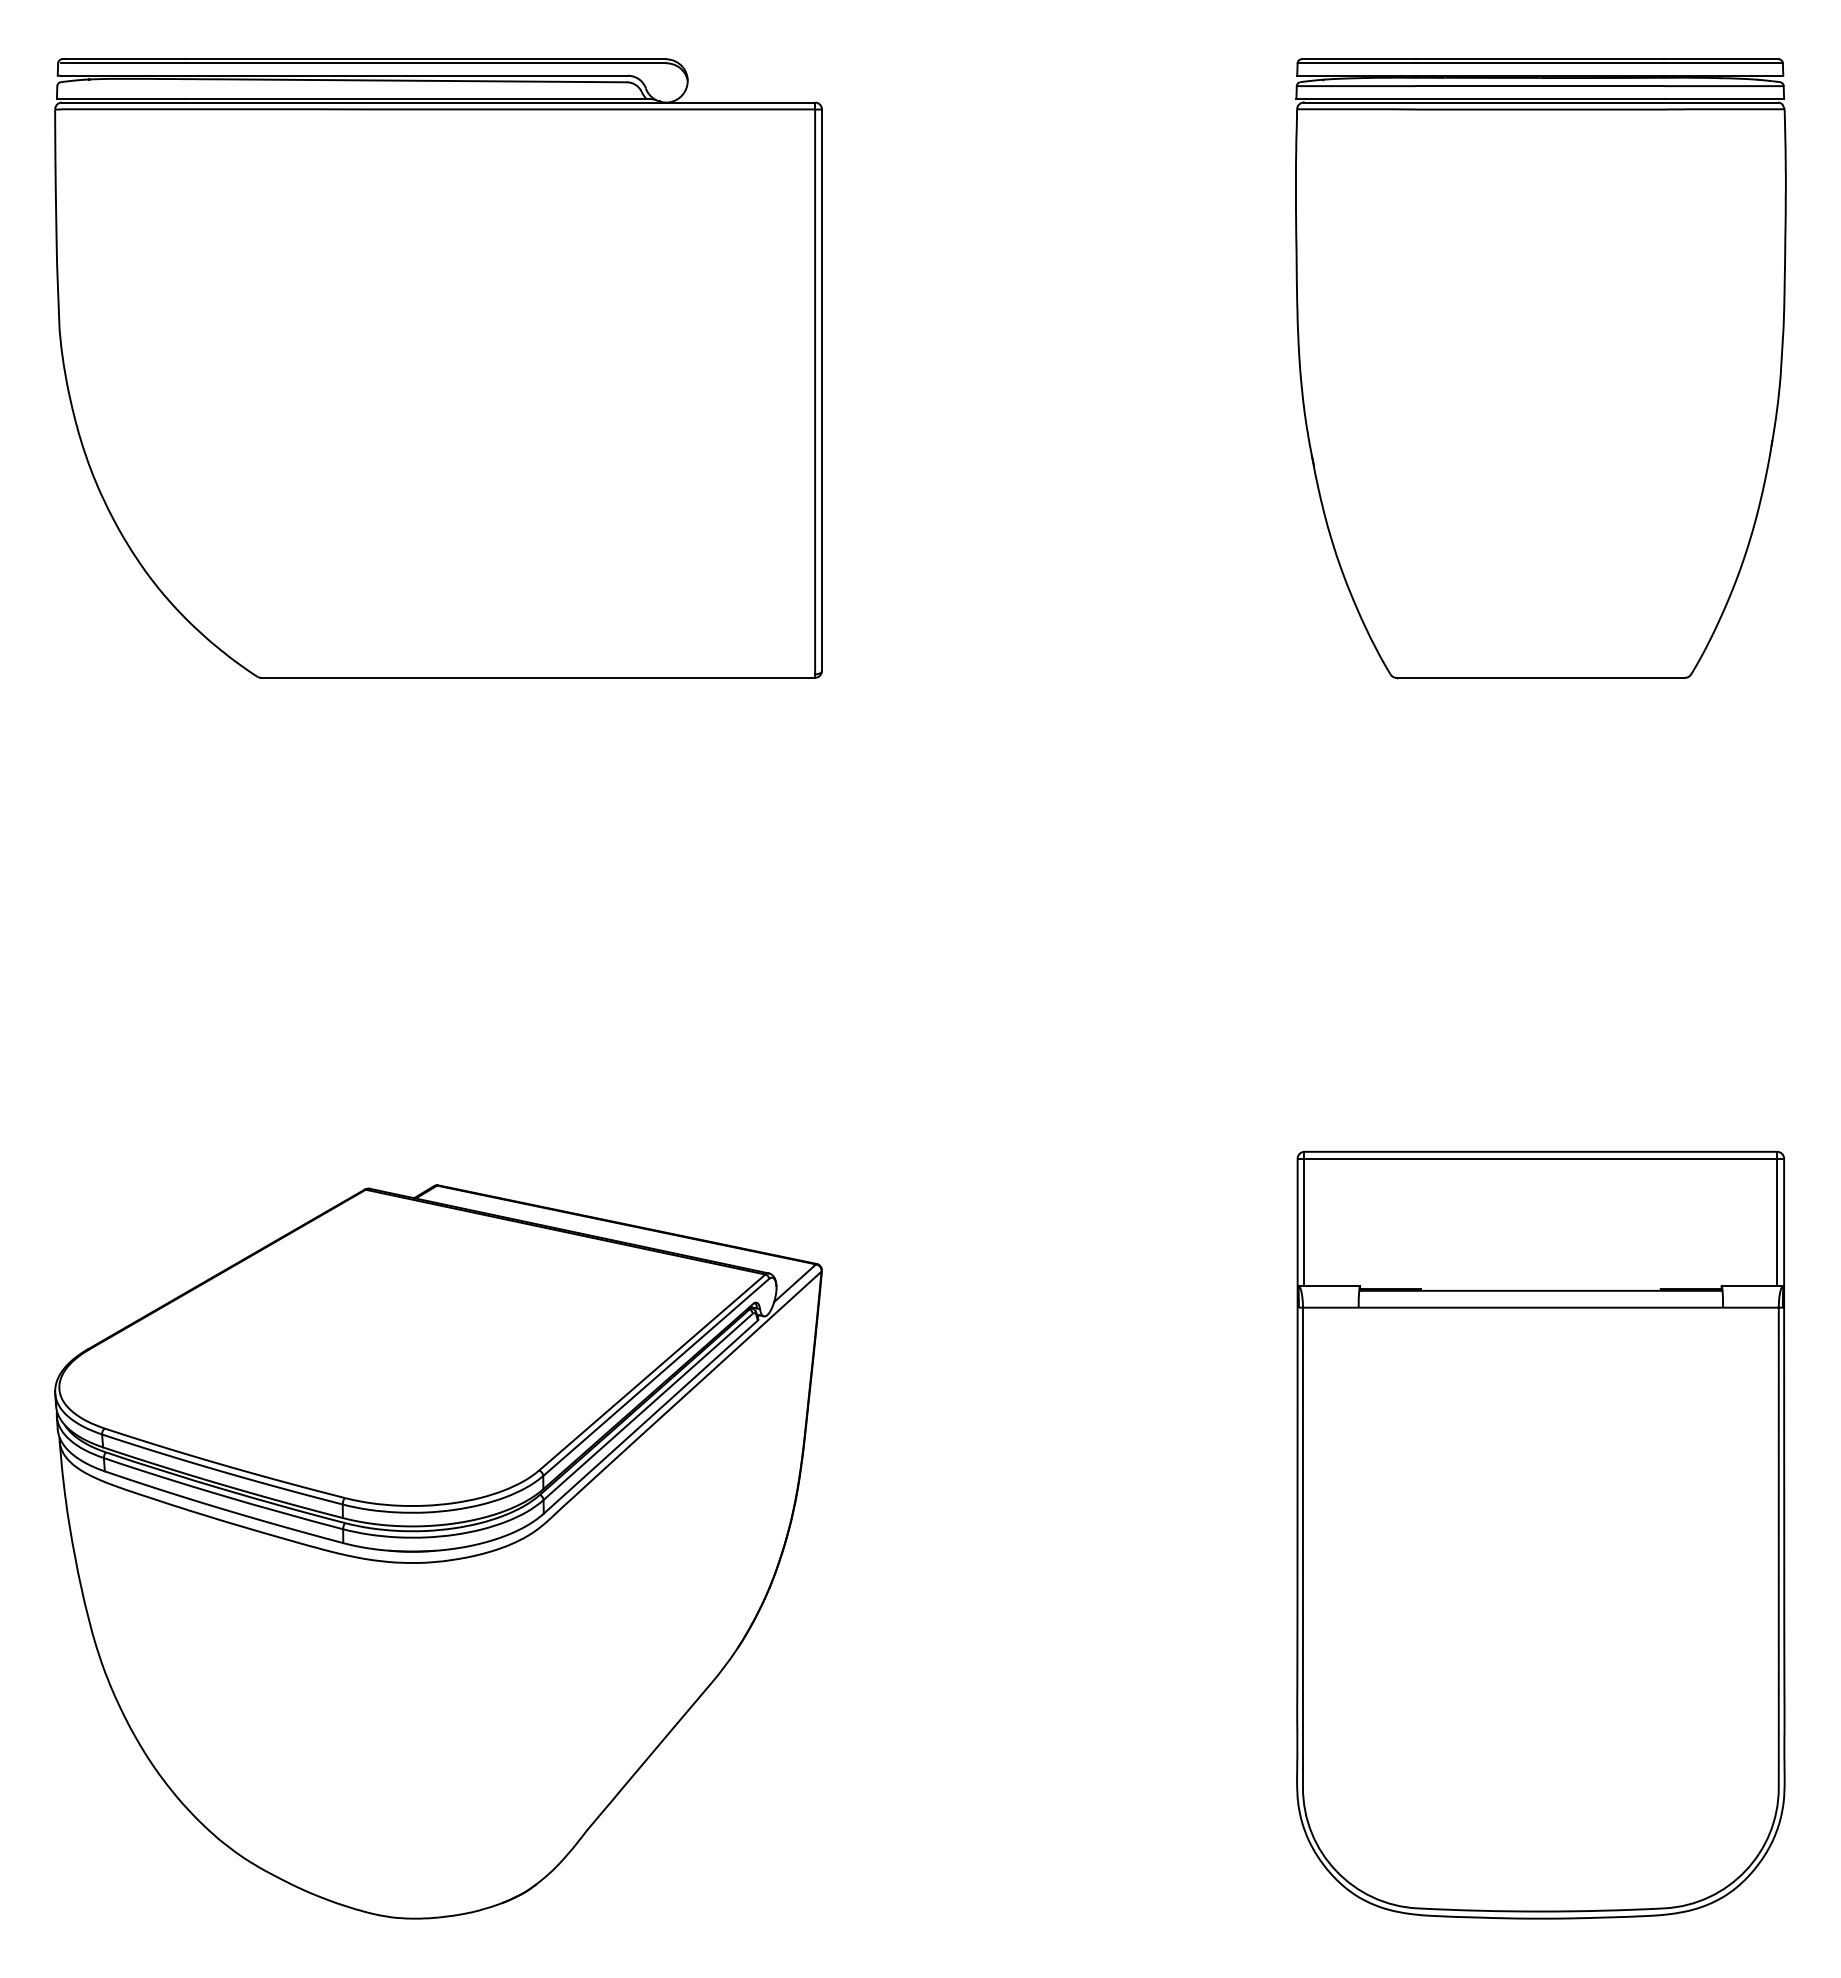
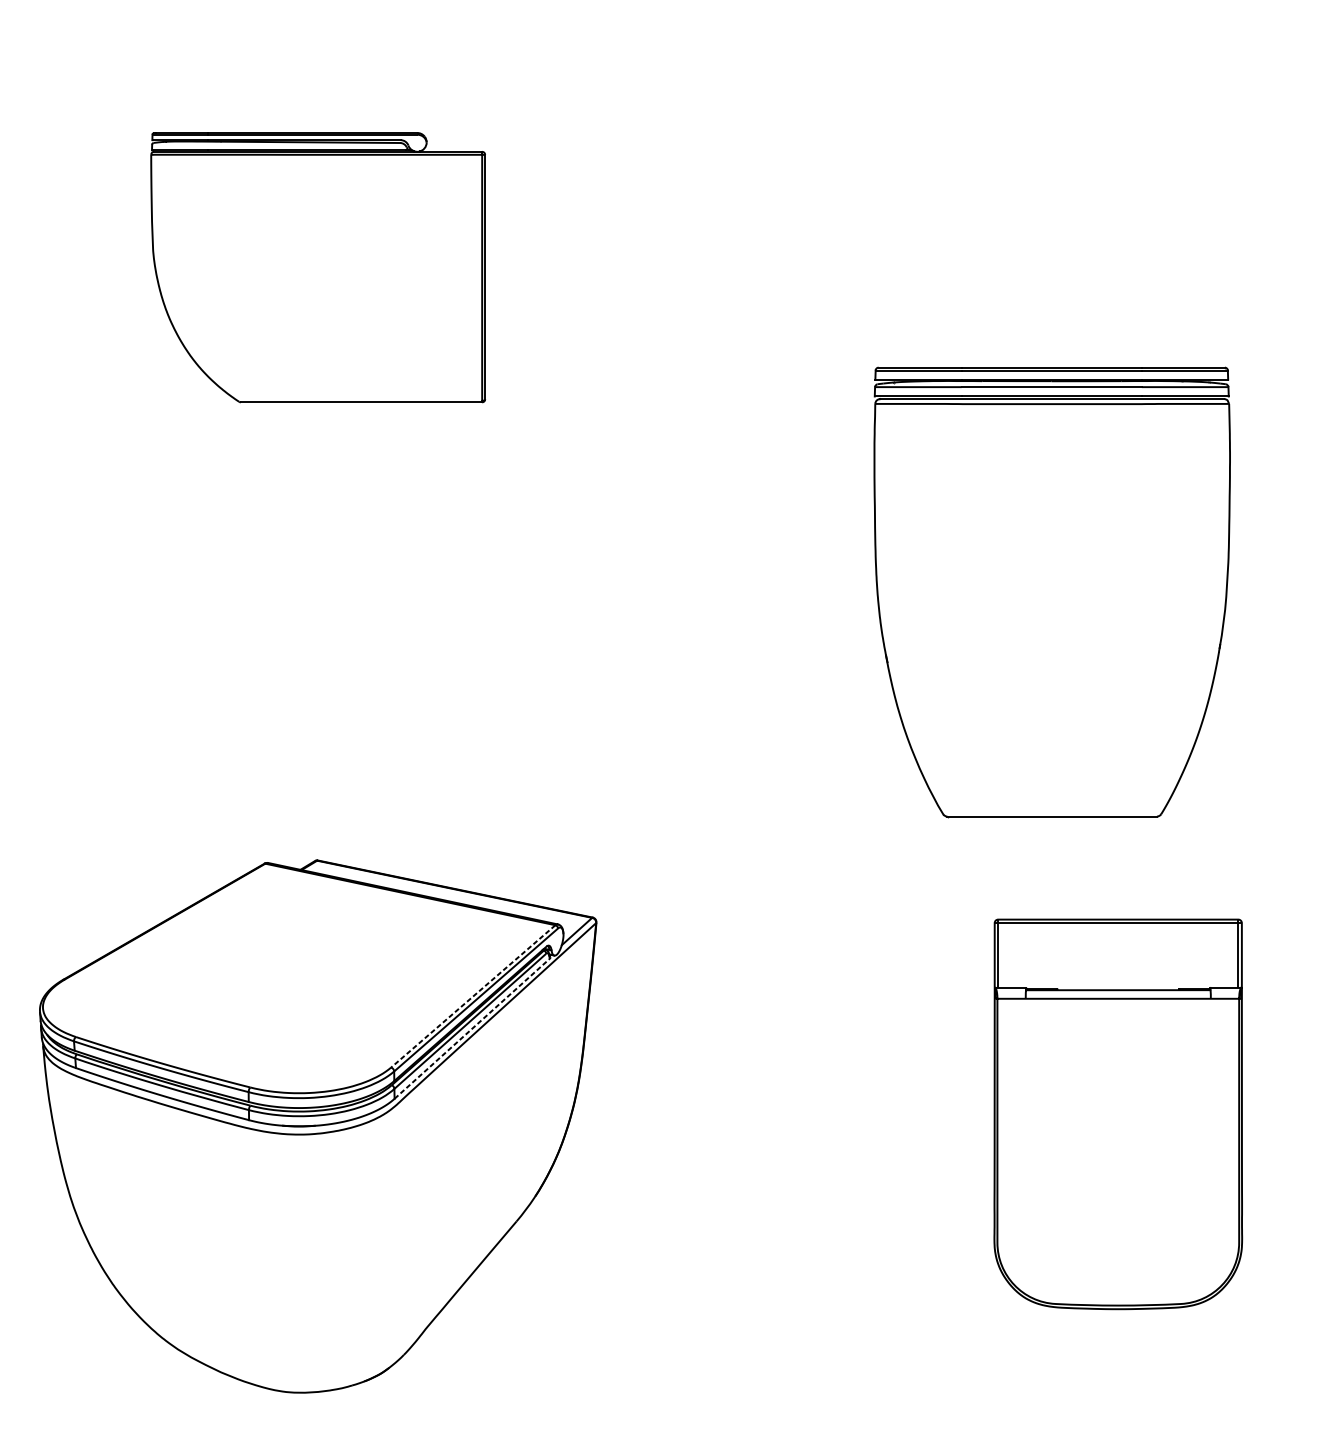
part: (438, 368) -> (318, 267), size x0.6
part: (1540, 368) -> (1051, 592), moved
line: (652, 1372) -> (473, 996), solid -> dashed
line: (651, 1416) -> (472, 1028), solid -> dashed
part: (1540, 1534) -> (1117, 1113), size x0.7

